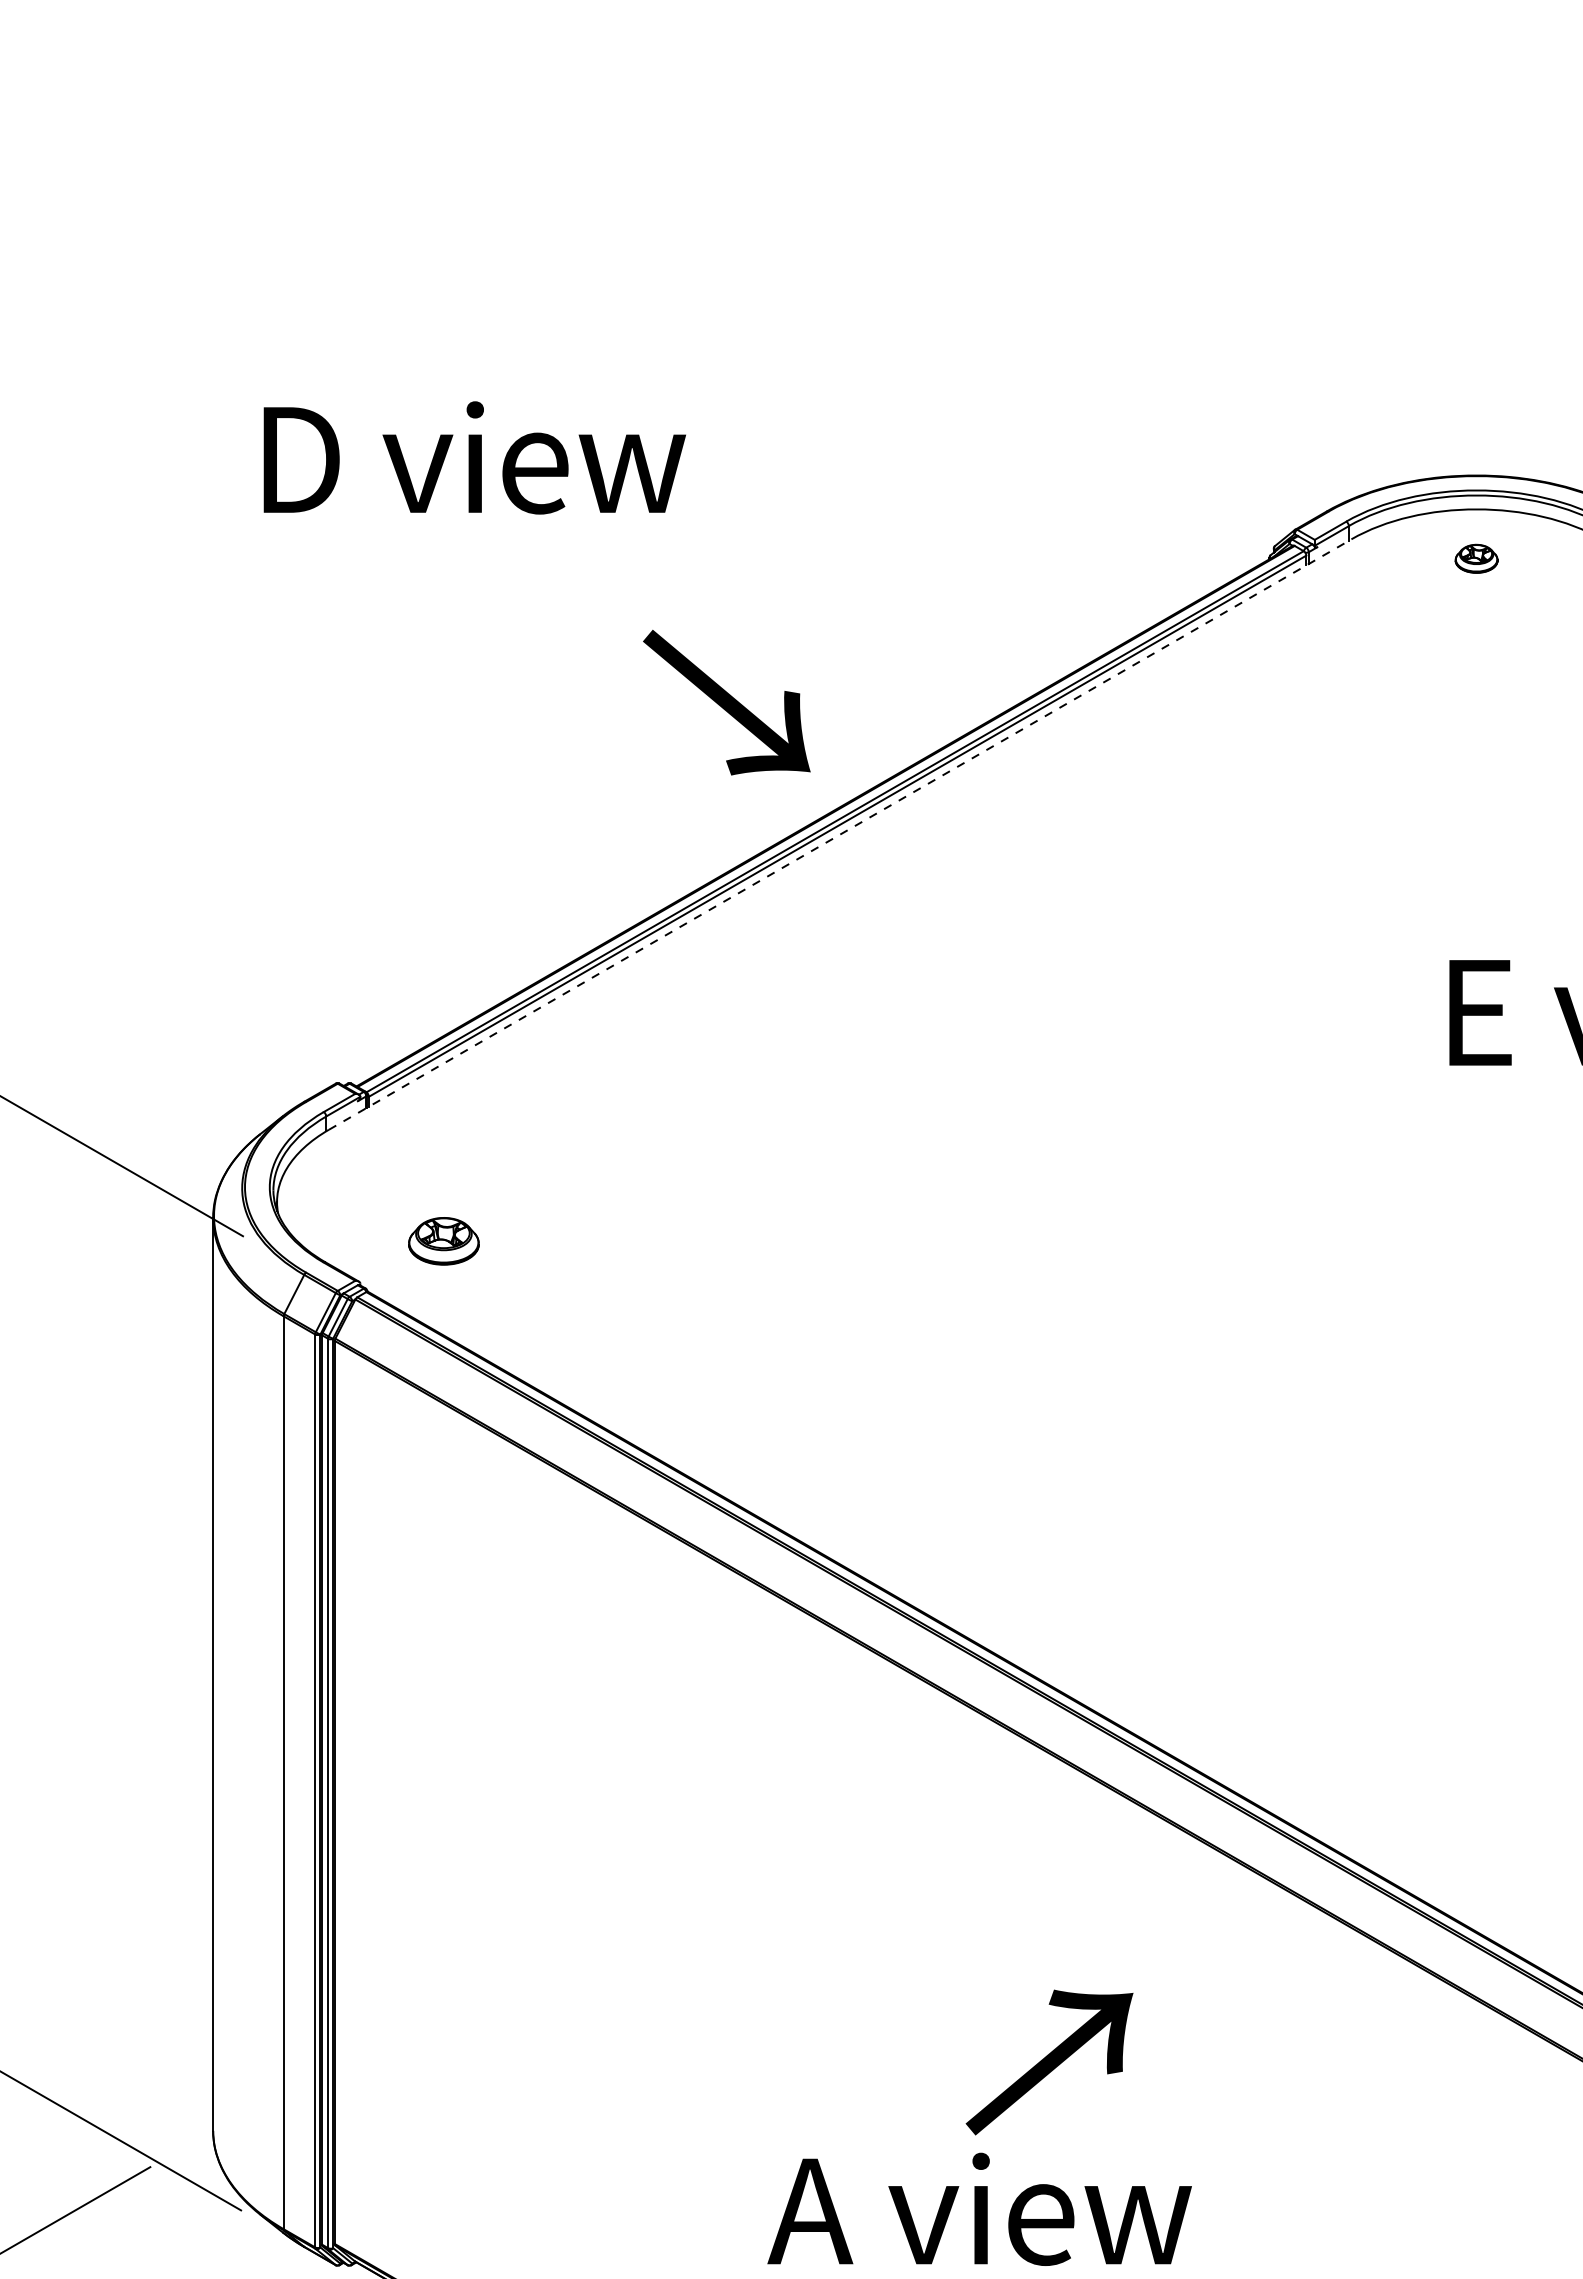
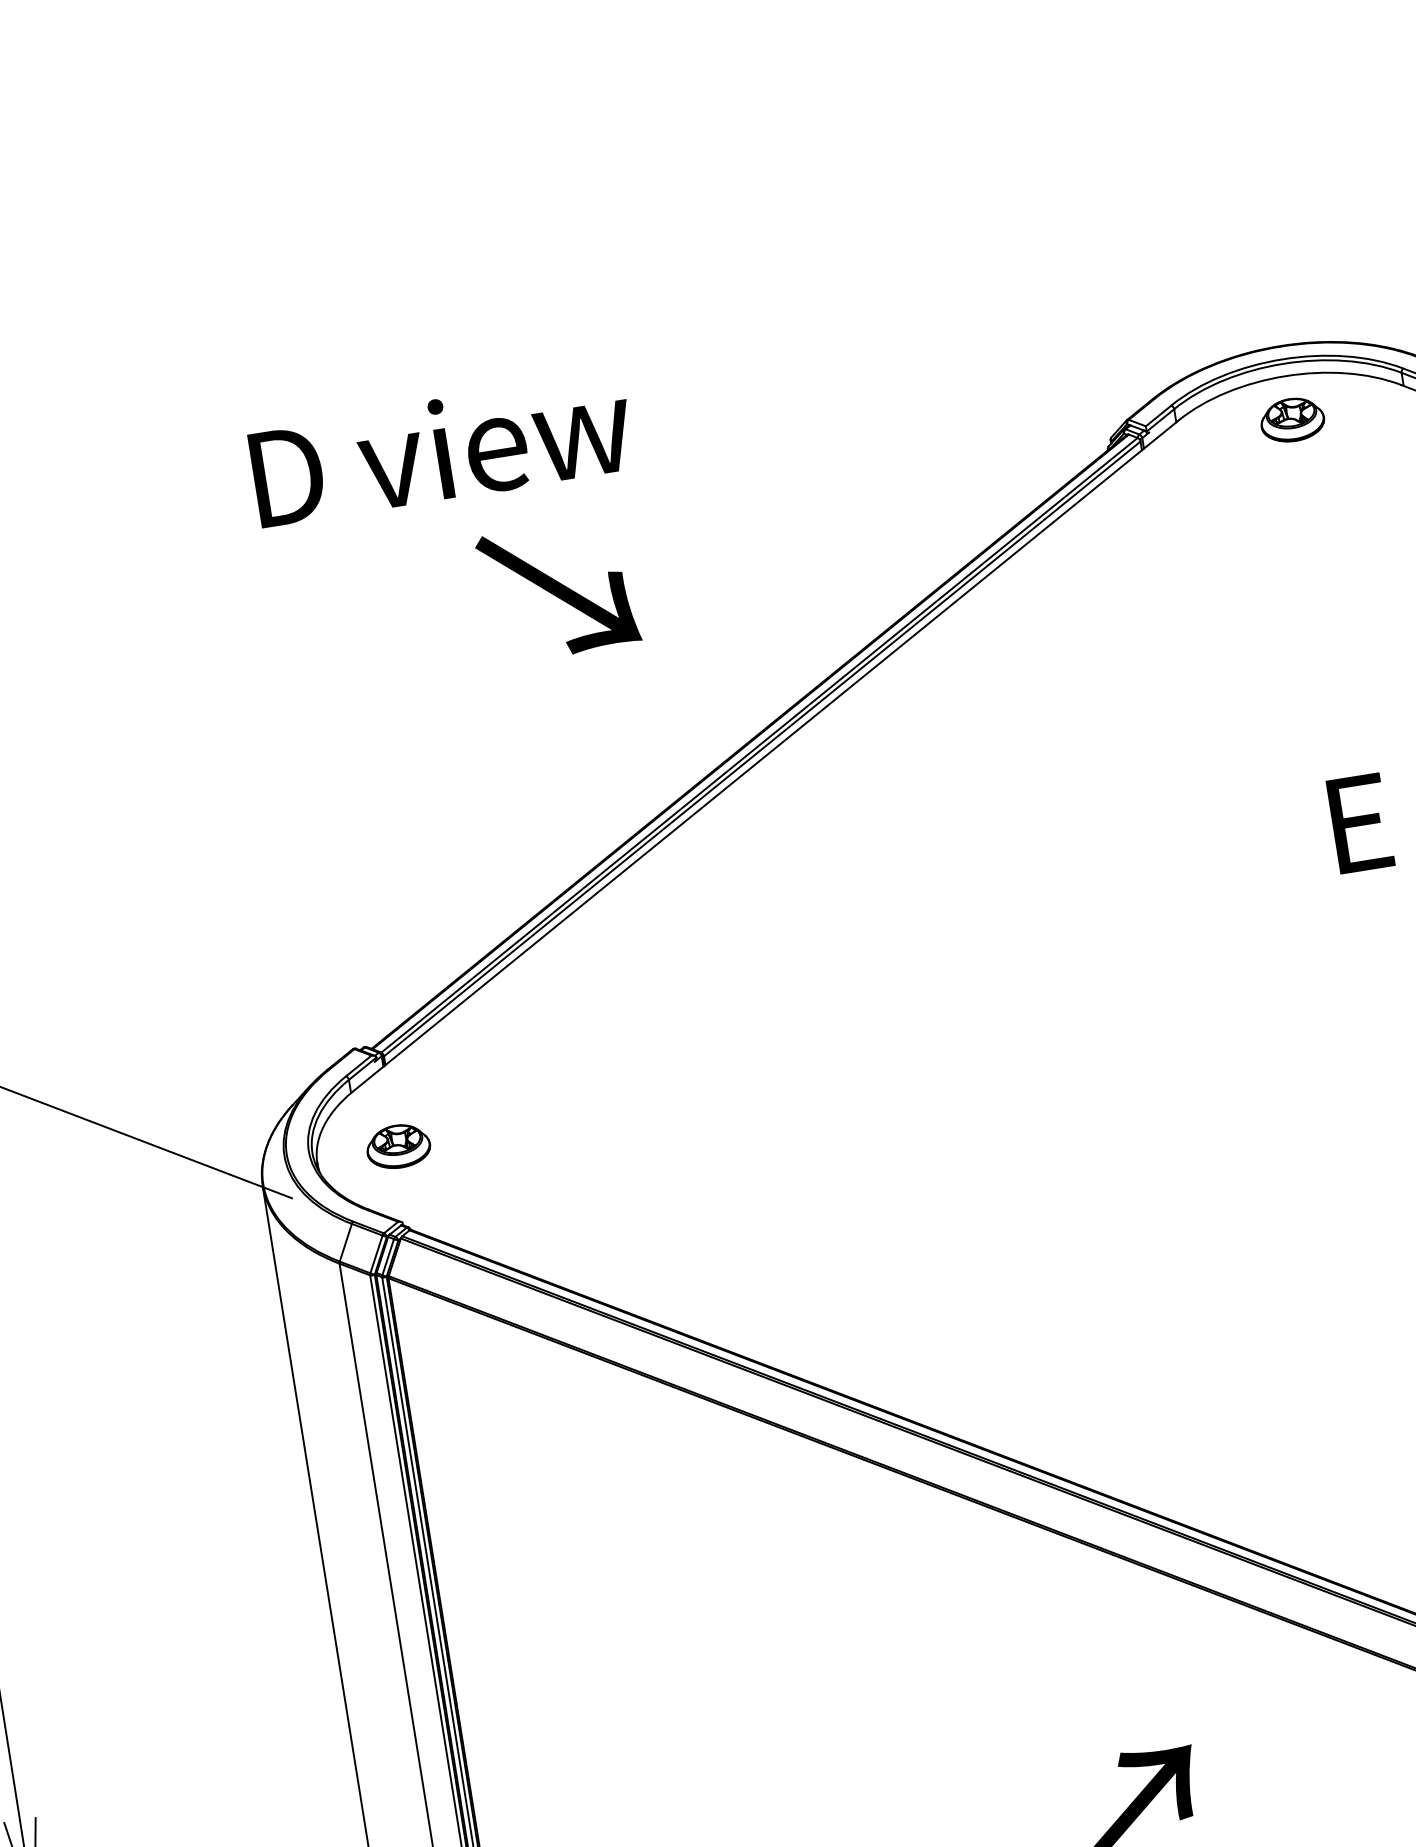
text: (474, 457) -> (441, 449), moved
part: (1476, 558) -> (1292, 419), size x1.67
text: (726, 702) -> (558, 590), moved
line: (840, 834) -> (766, 755), dashed -> solid
part: (443, 1241) -> (398, 1146), moved

